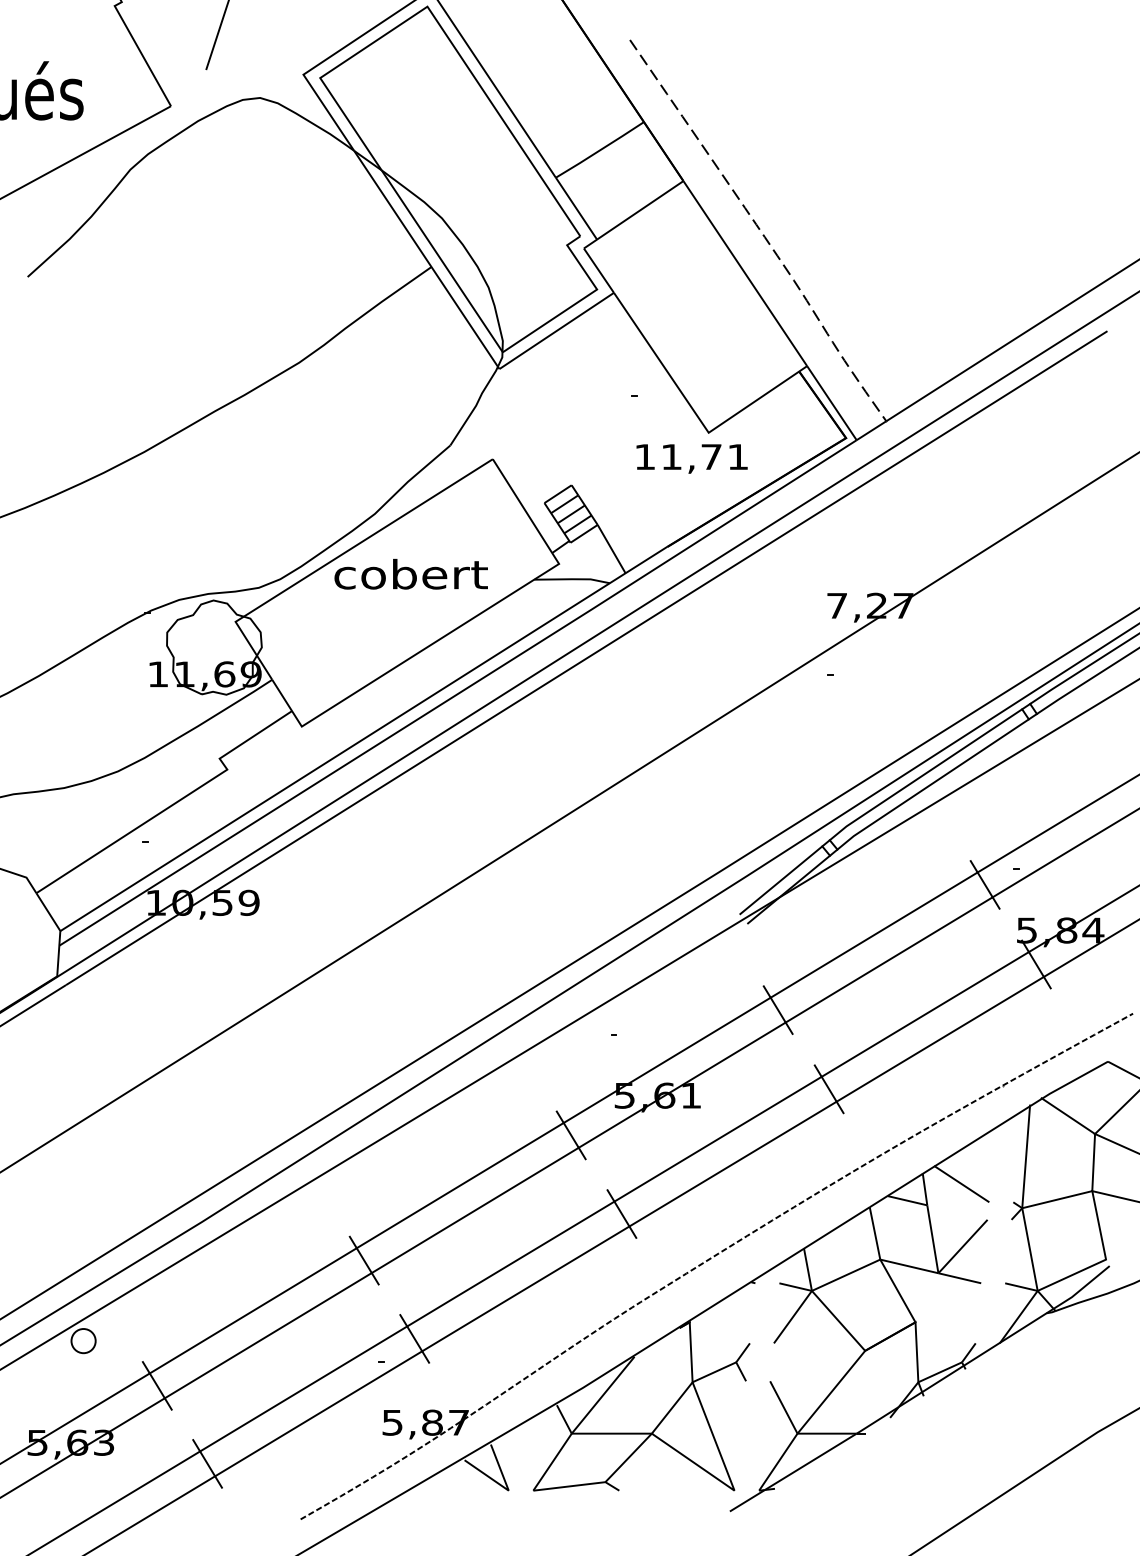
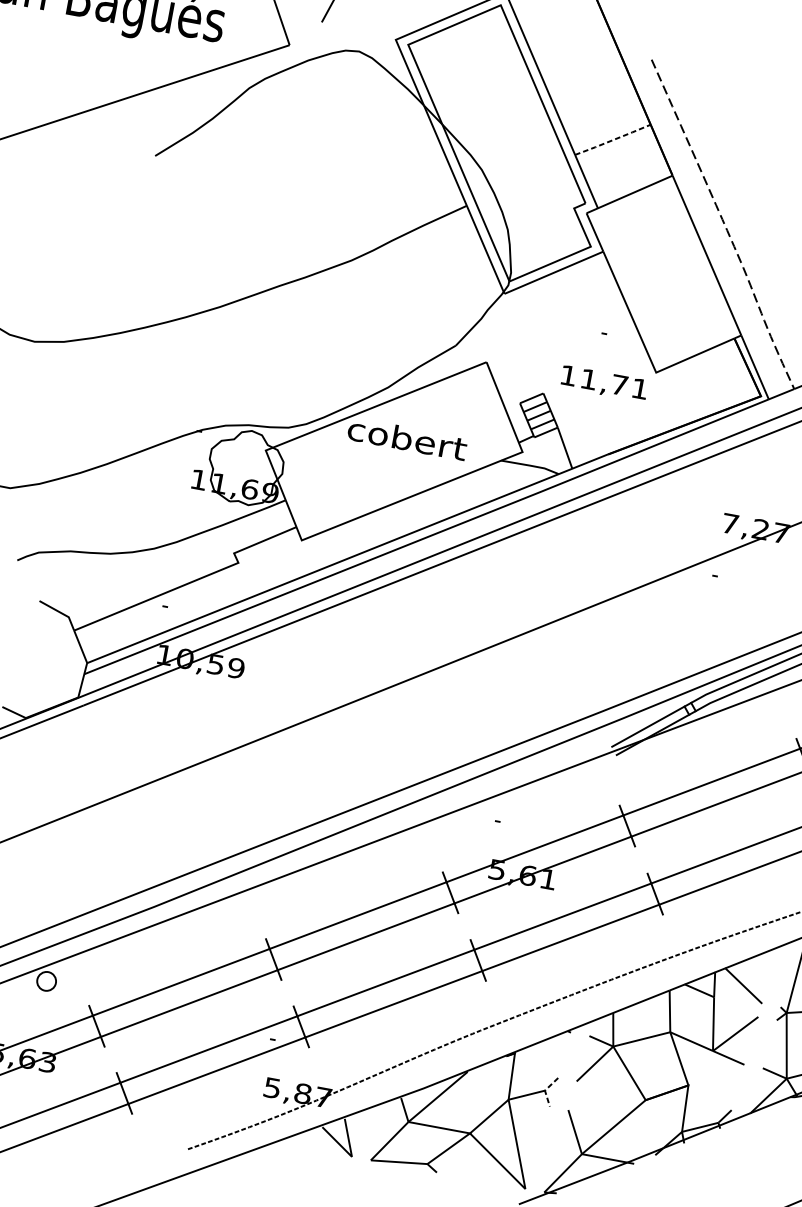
line: (600, 149) -> (613, 139), solid -> dashed
text: (691, 458) -> (603, 383), moved
line: (736, 1362) -> (545, 1090), solid -> dashed

